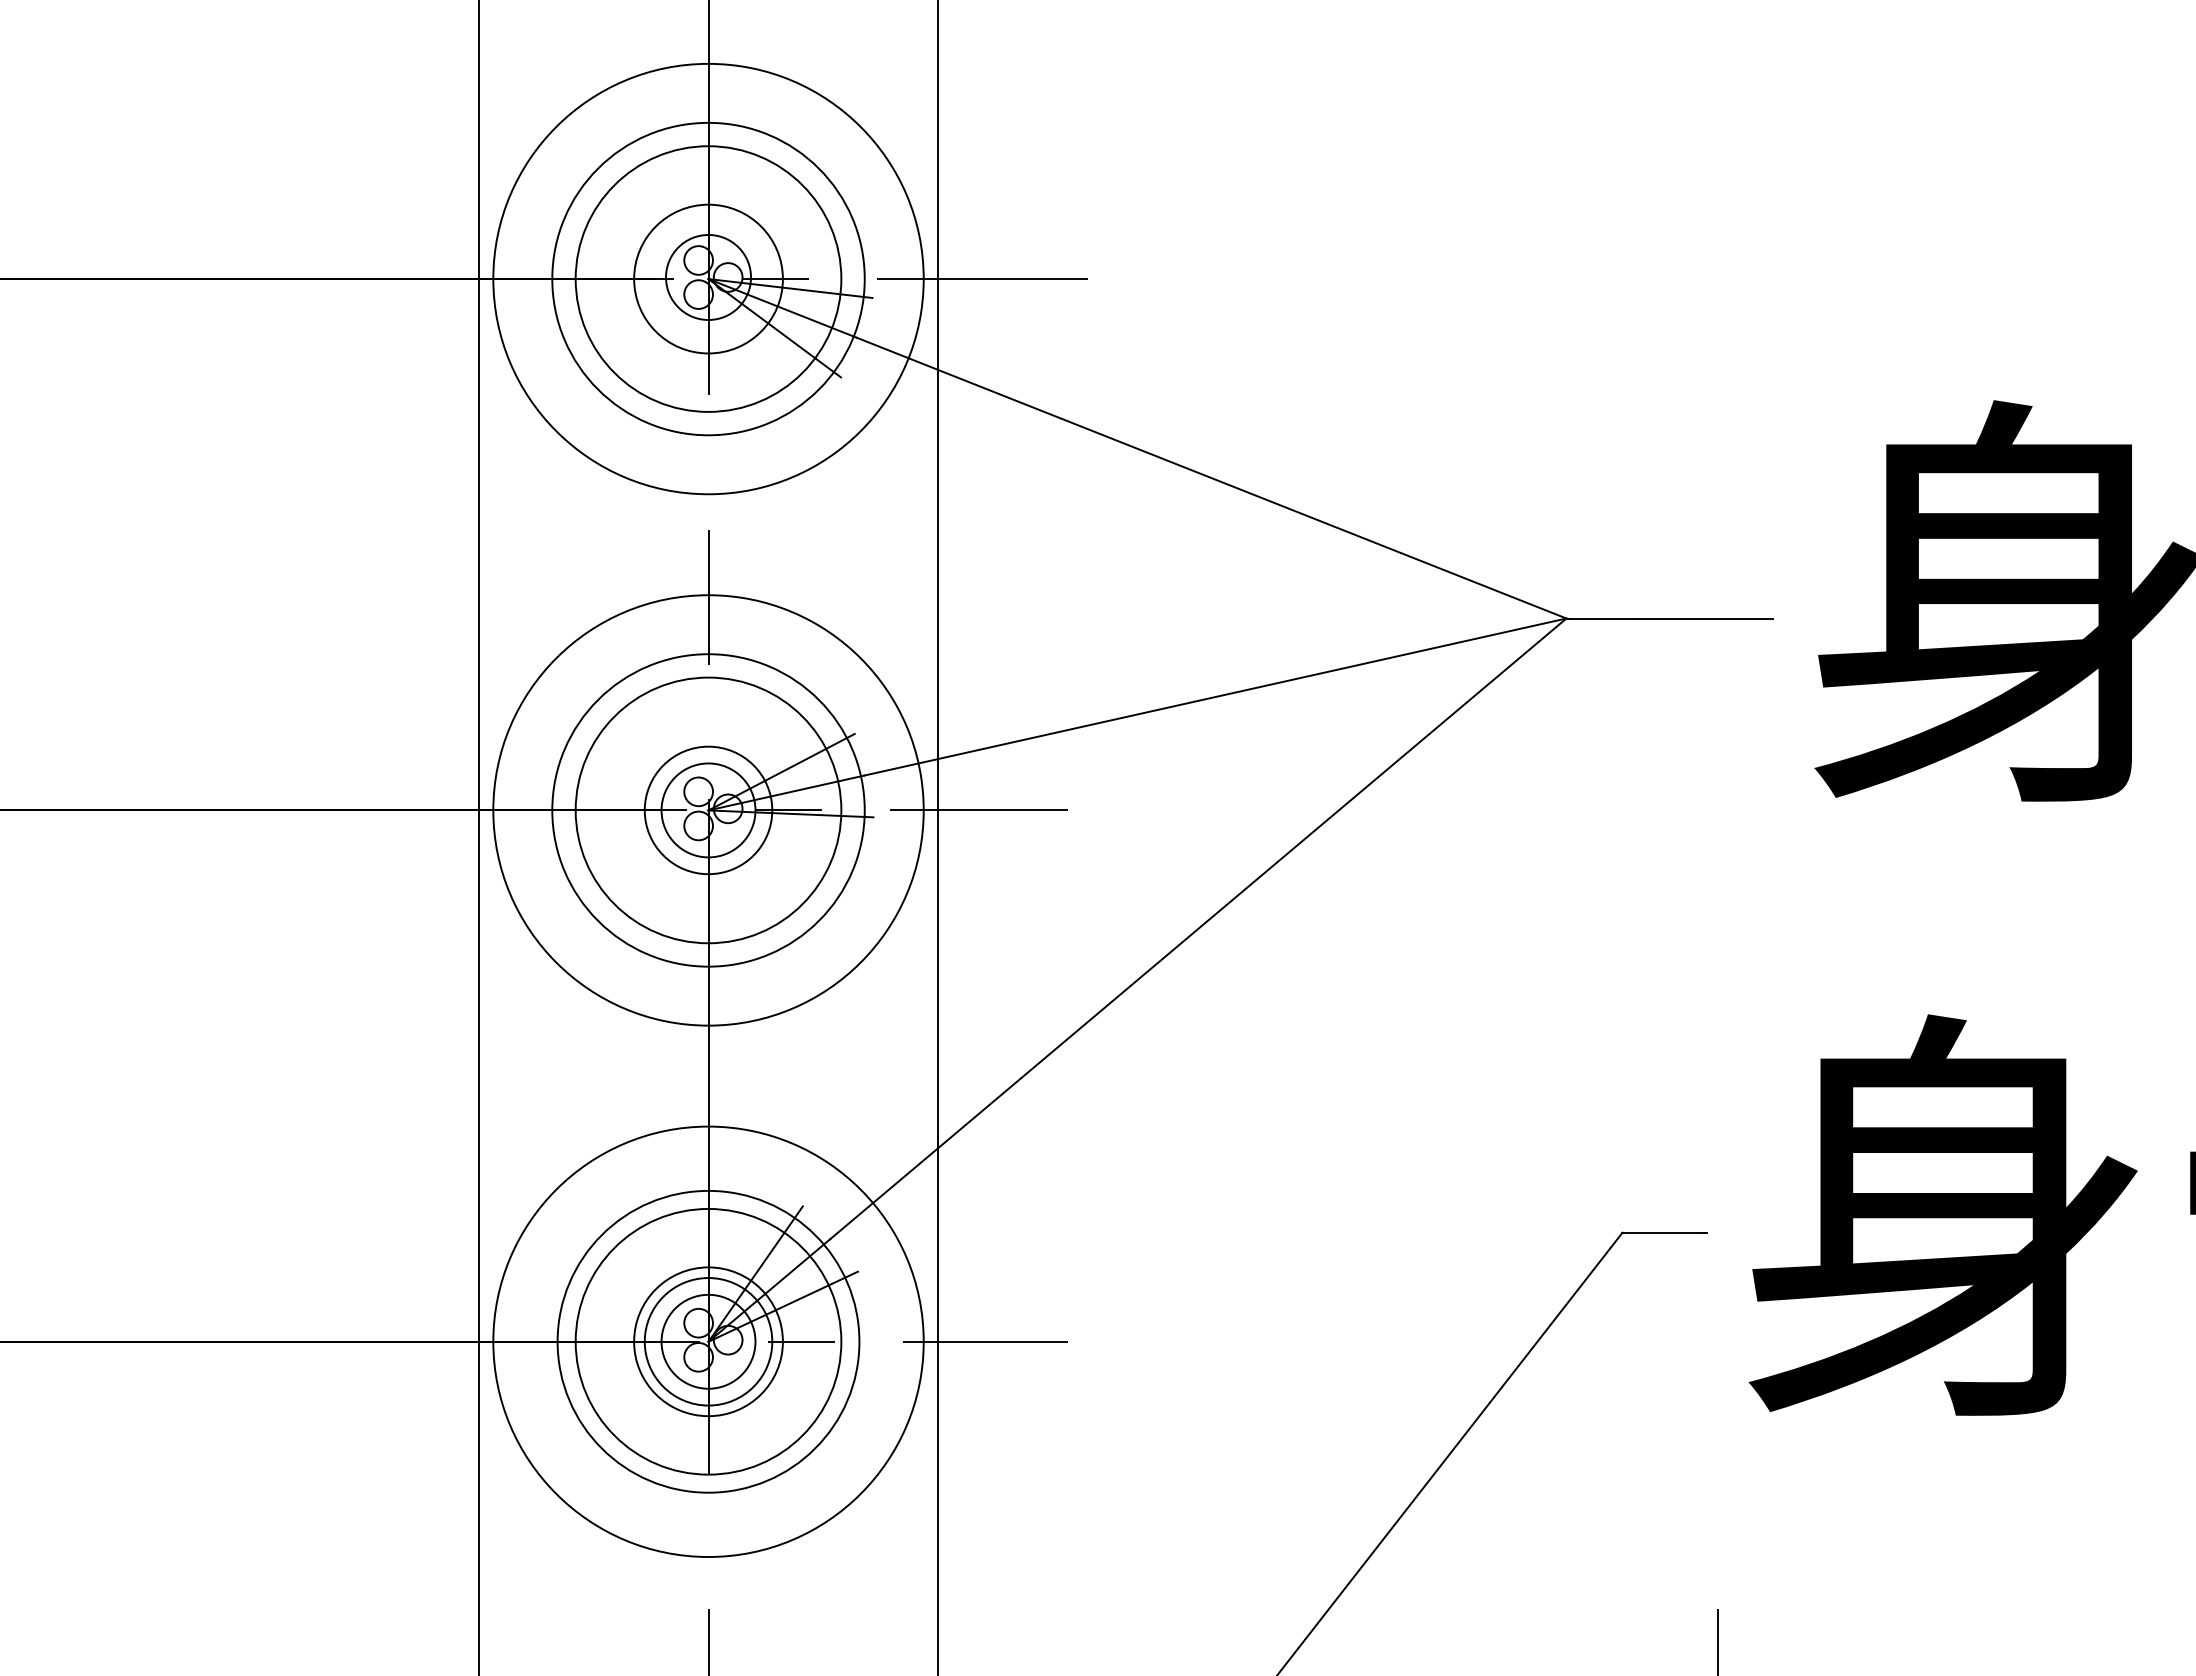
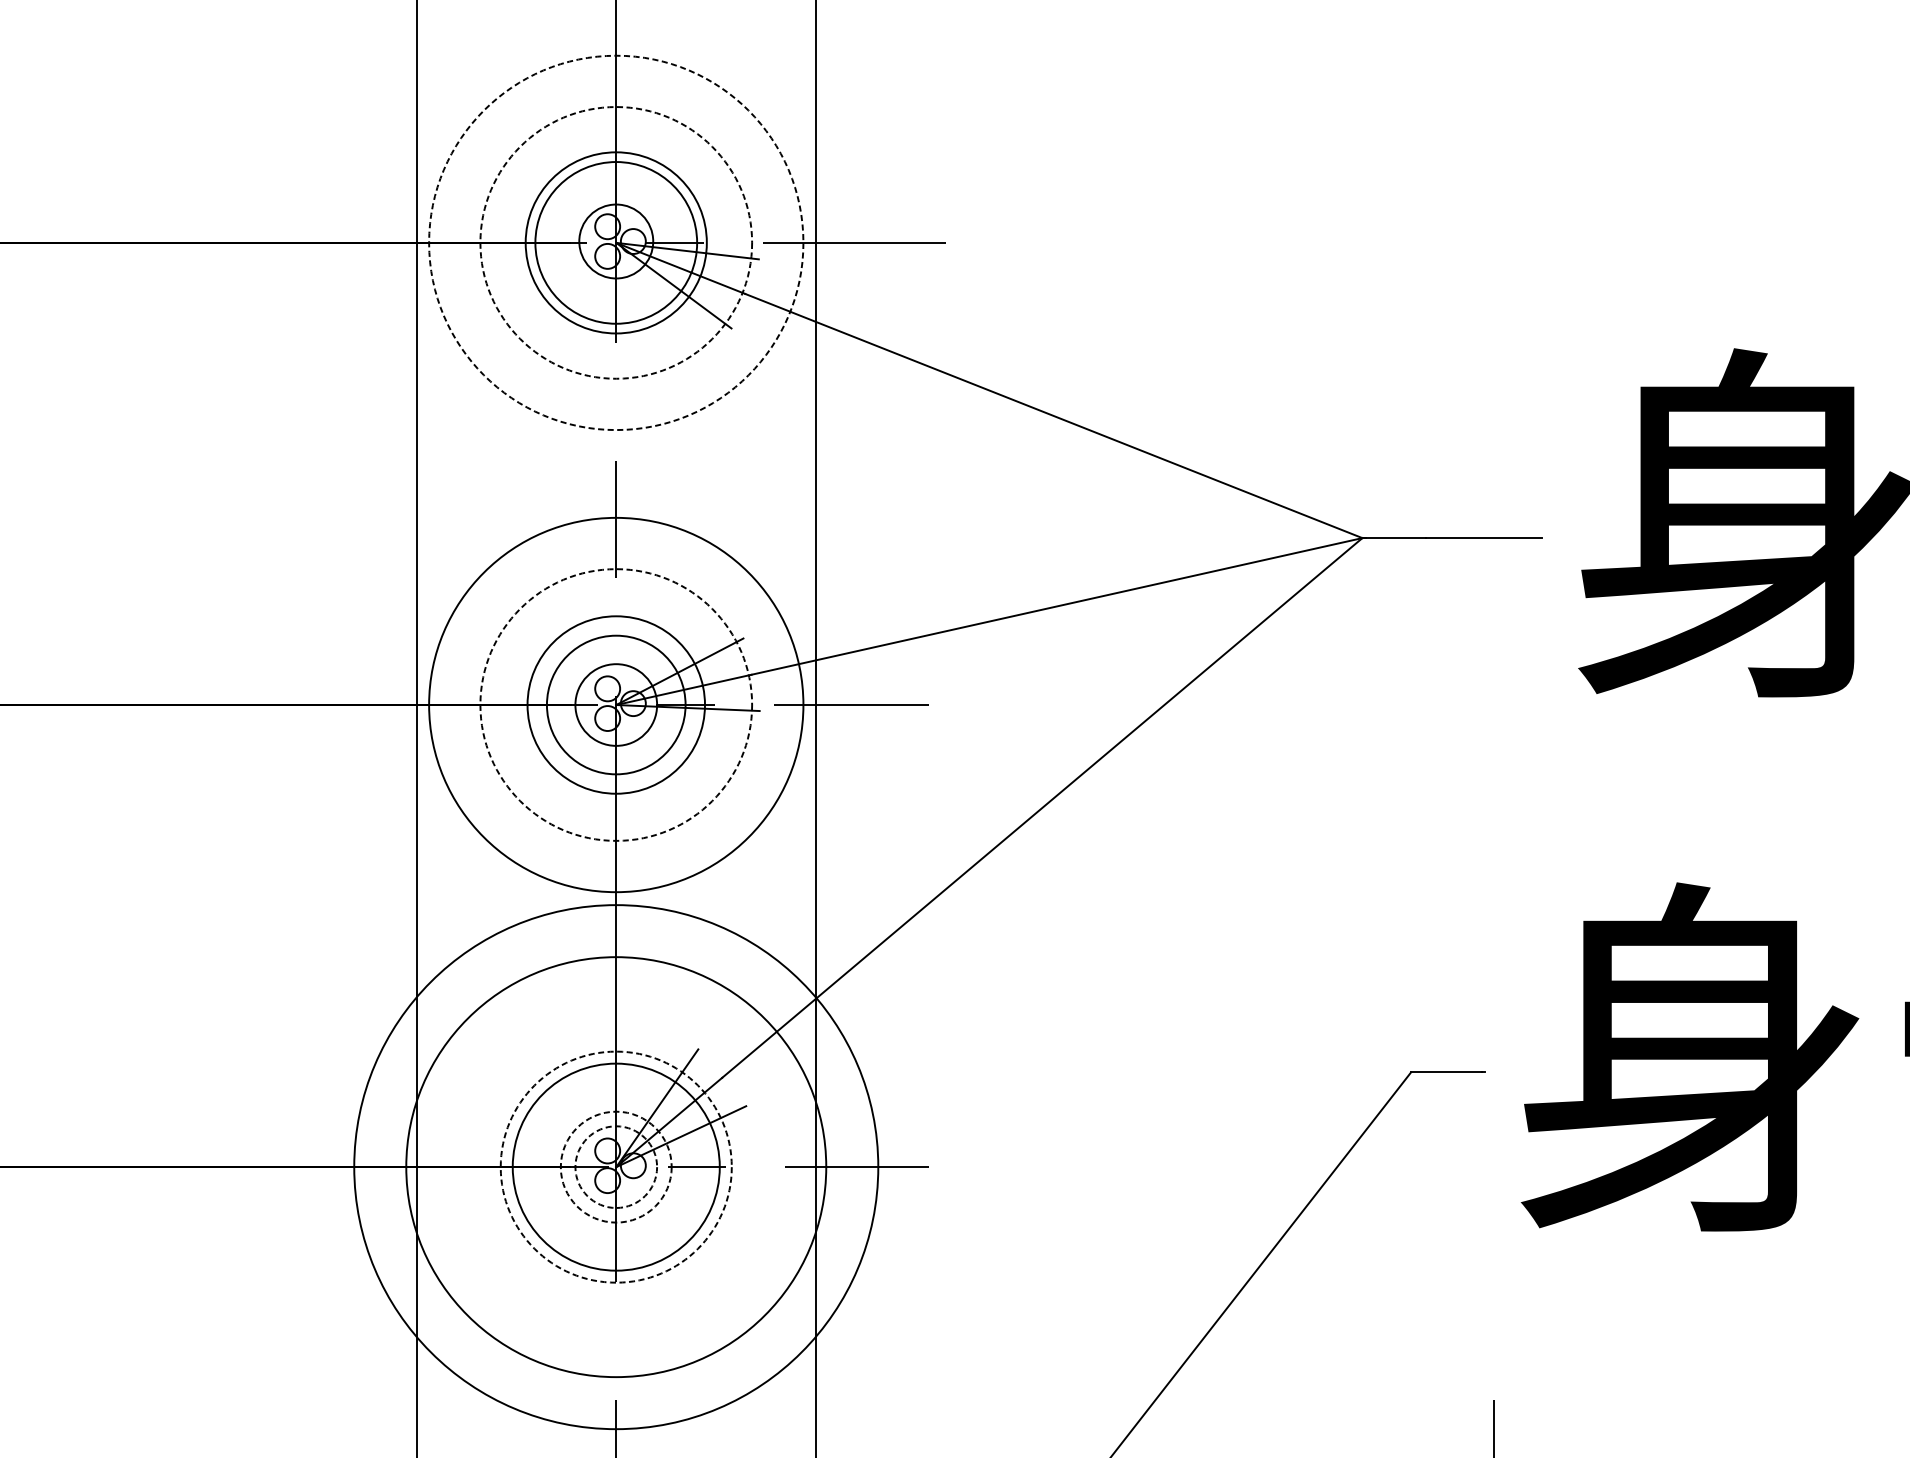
circle: (708, 278) -> (616, 242), size x0.7
circle: (708, 278) -> (616, 242), size x1.4
circle: (708, 278) -> (616, 242), solid -> dashed
circle: (708, 278) -> (616, 242), solid -> dashed
circle: (708, 810) -> (616, 705), size x0.6
circle: (708, 810) -> (616, 705), size x1.6
circle: (708, 810) -> (616, 705), solid -> dashed
circle: (708, 1341) -> (616, 1166), size x1.4
circle: (708, 1341) -> (616, 1166), size x1.6
circle: (708, 1341) -> (616, 1166), size x1.6
circle: (708, 1341) -> (616, 1166), solid -> dashed
circle: (708, 1341) -> (616, 1166), solid -> dashed
circle: (708, 1341) -> (616, 1166), solid -> dashed

